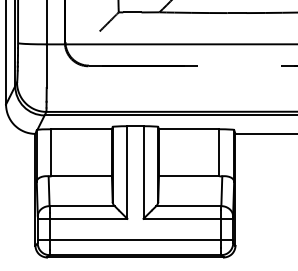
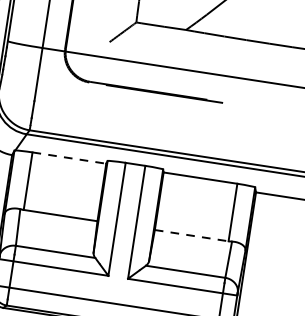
line: (82, 129) -> (70, 158), solid -> dashed
line: (189, 176) -> (192, 235), solid -> dashed

